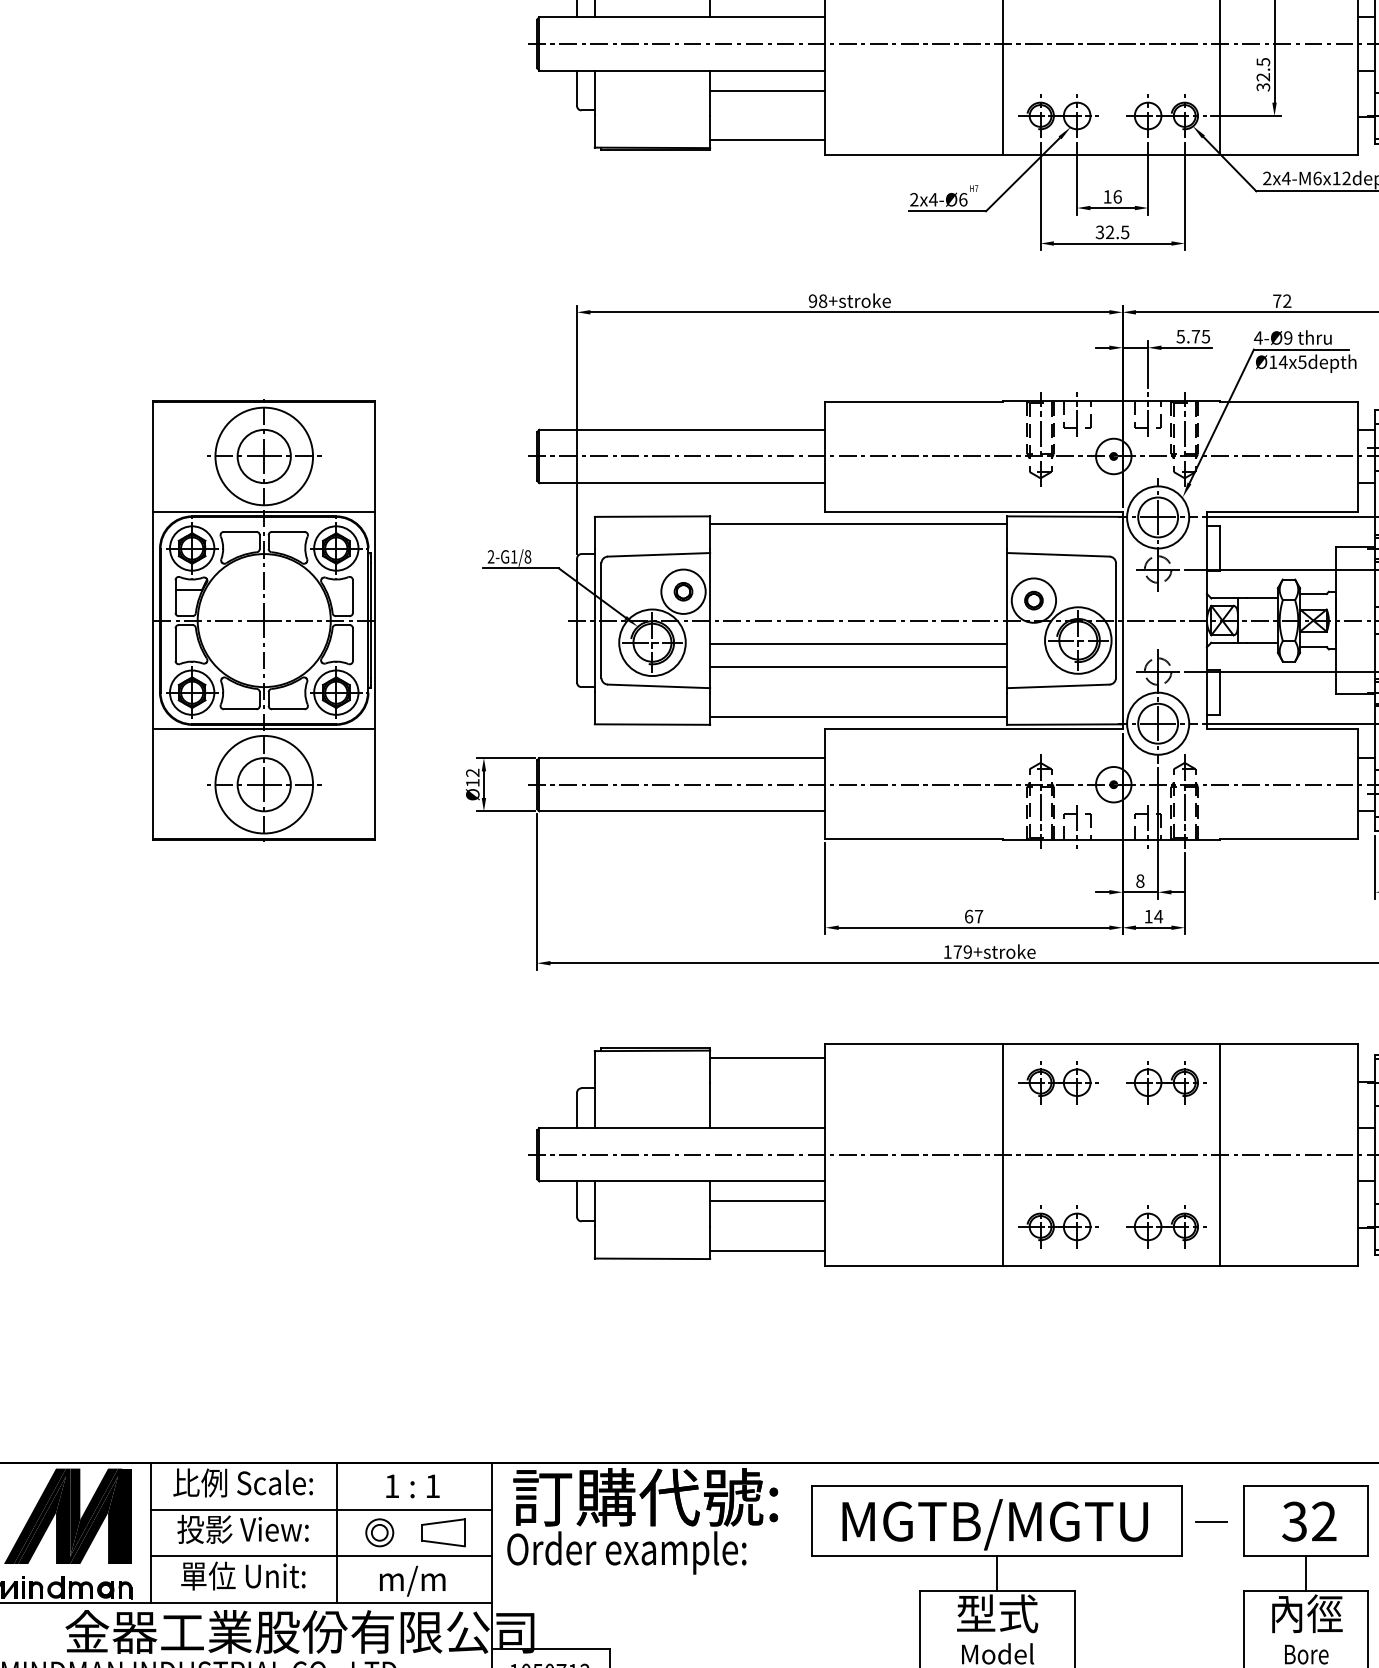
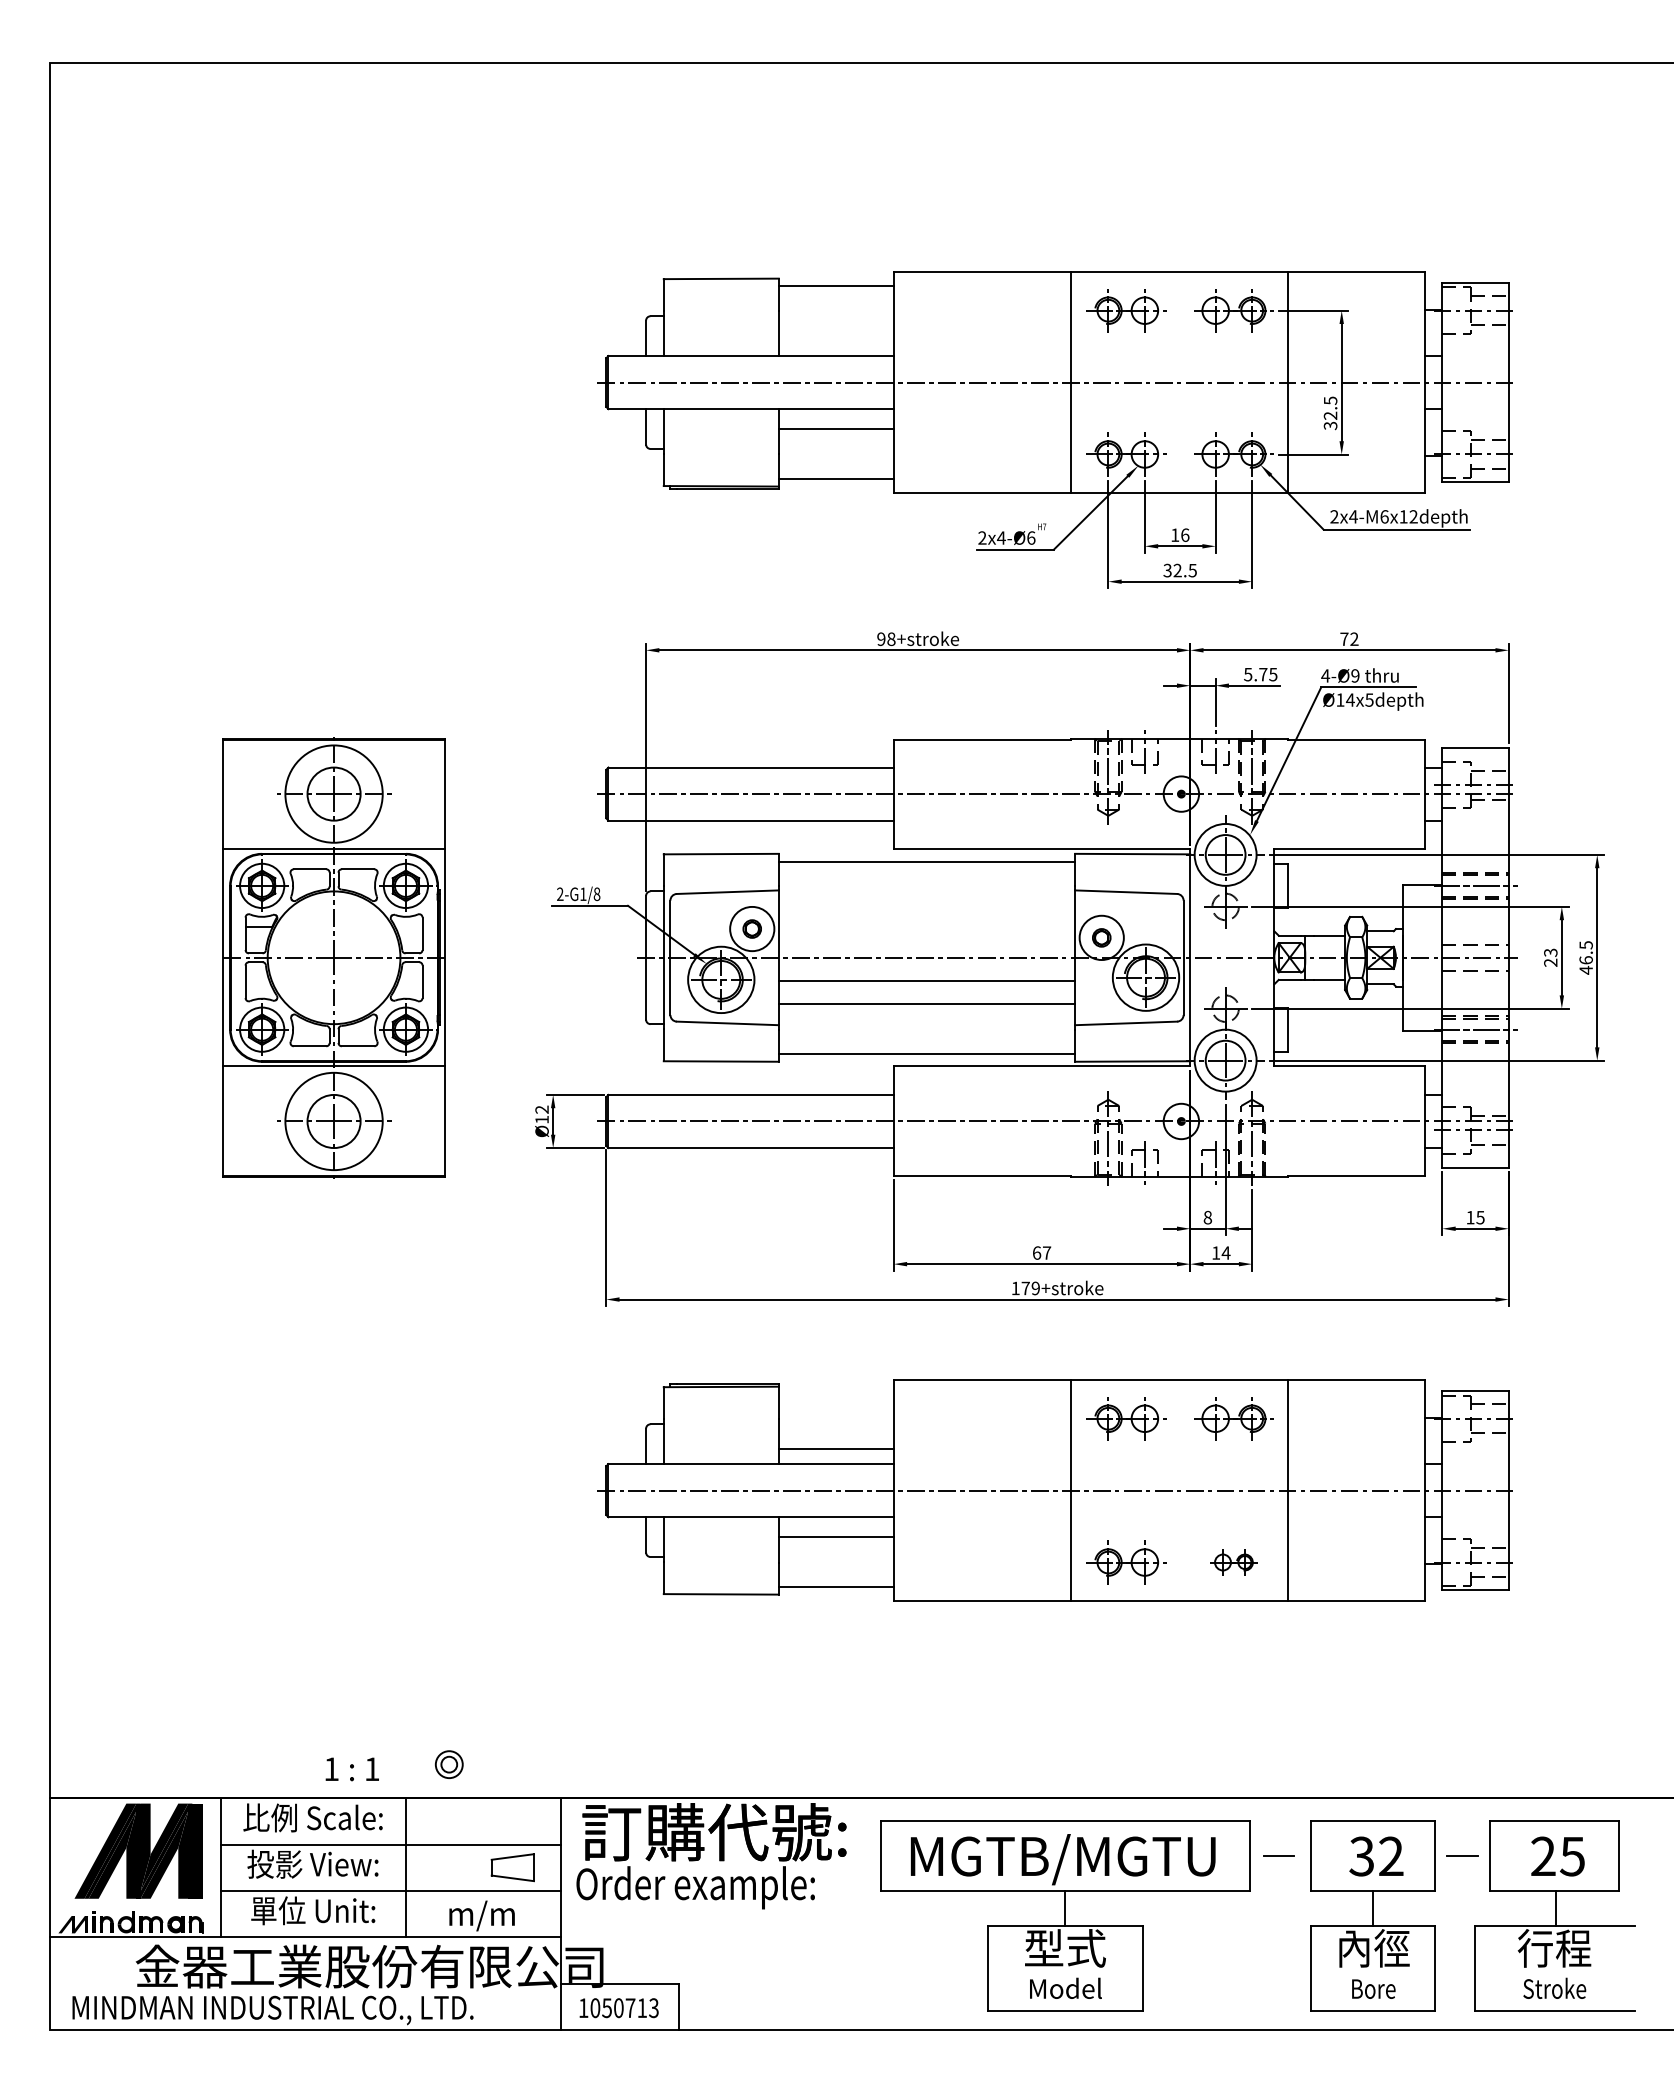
line: (766, 1058) -> (835, 1449), moved
part: (1166, 1226) -> (1233, 1562), size x0.6
text: (412, 1486) -> (351, 1769), moved
part: (378, 1532) -> (448, 1764), moved

